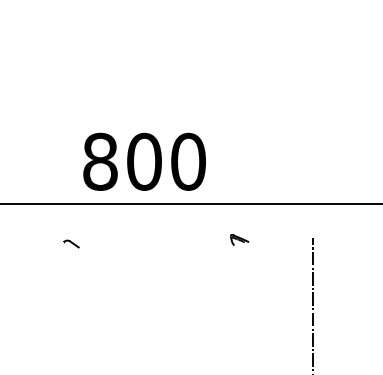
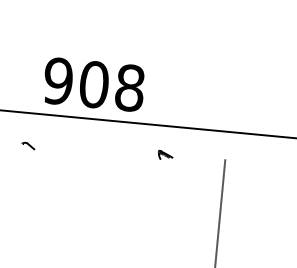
text: (144, 161) -> (94, 84), 800 -> 908

